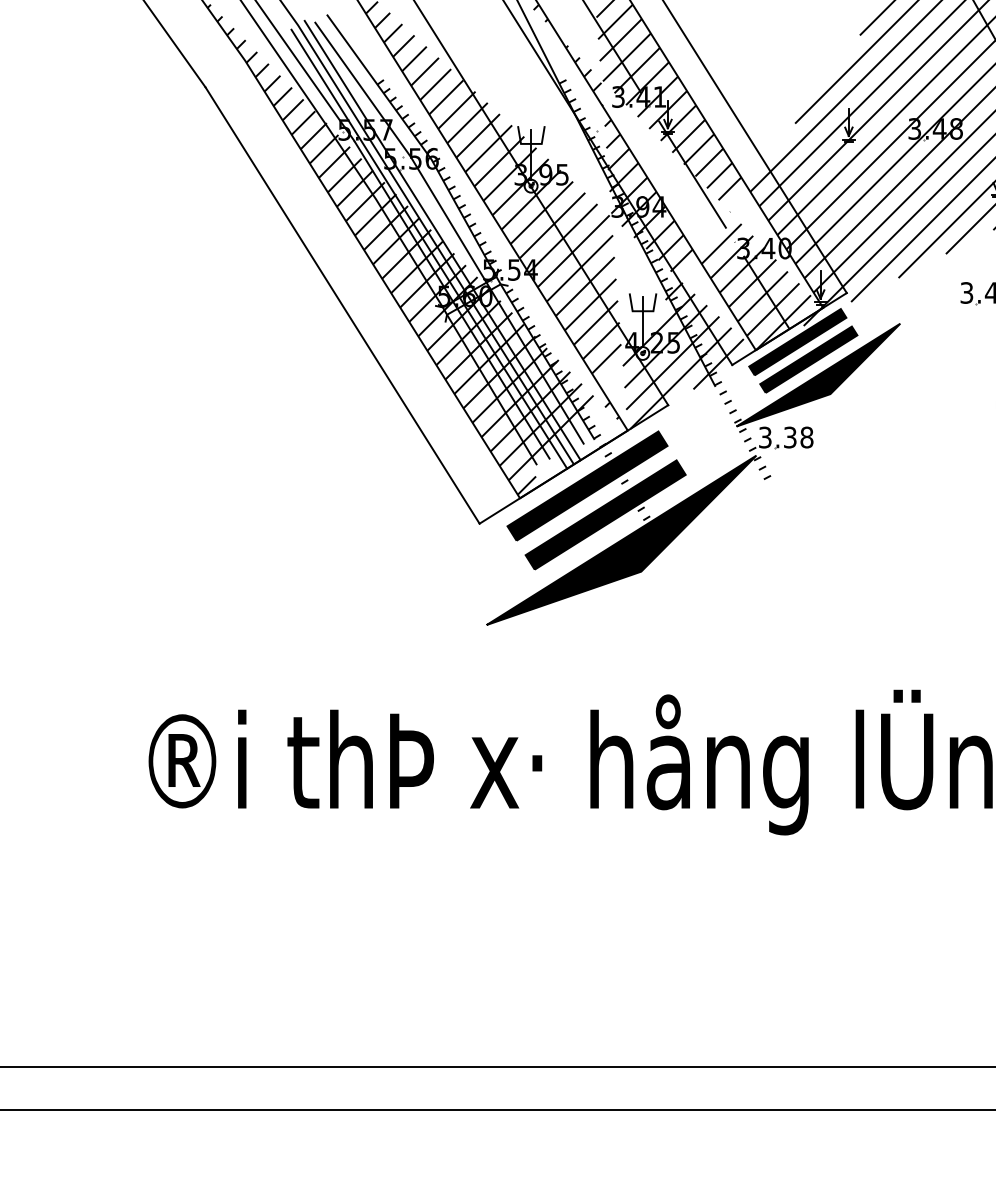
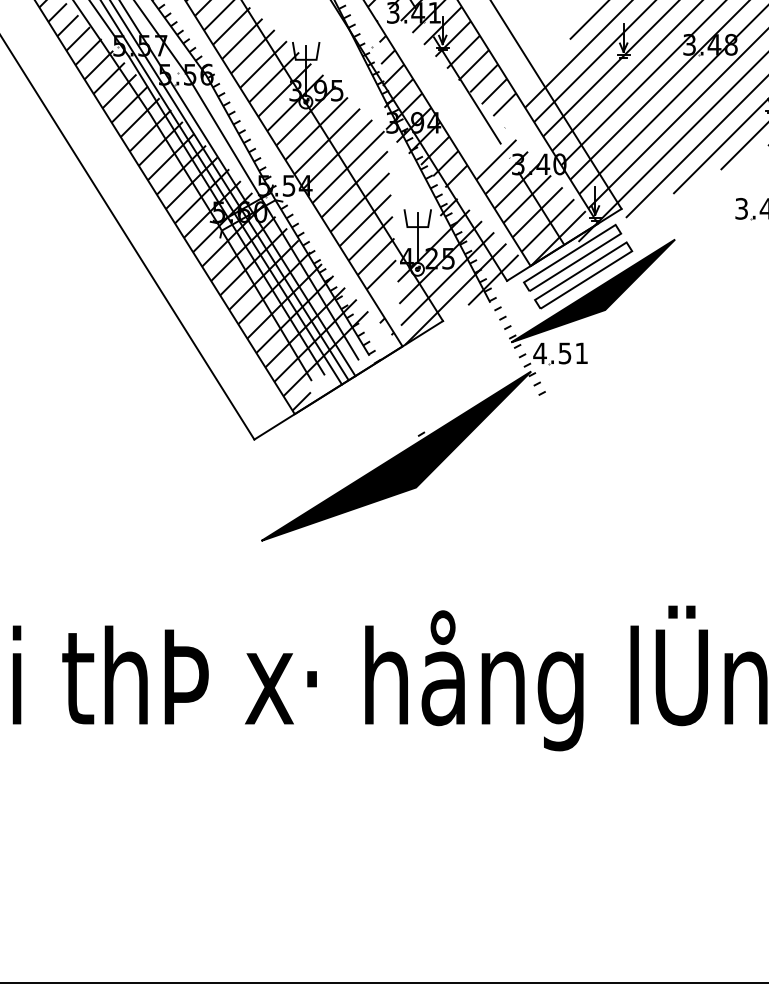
fill: (797, 342) -> (572, 258), removed
fill: (808, 359) -> (583, 275), removed
text: (785, 437) -> (560, 353), 3.38 -> 4.51
part: (592, 494) -> (367, 410), removed

